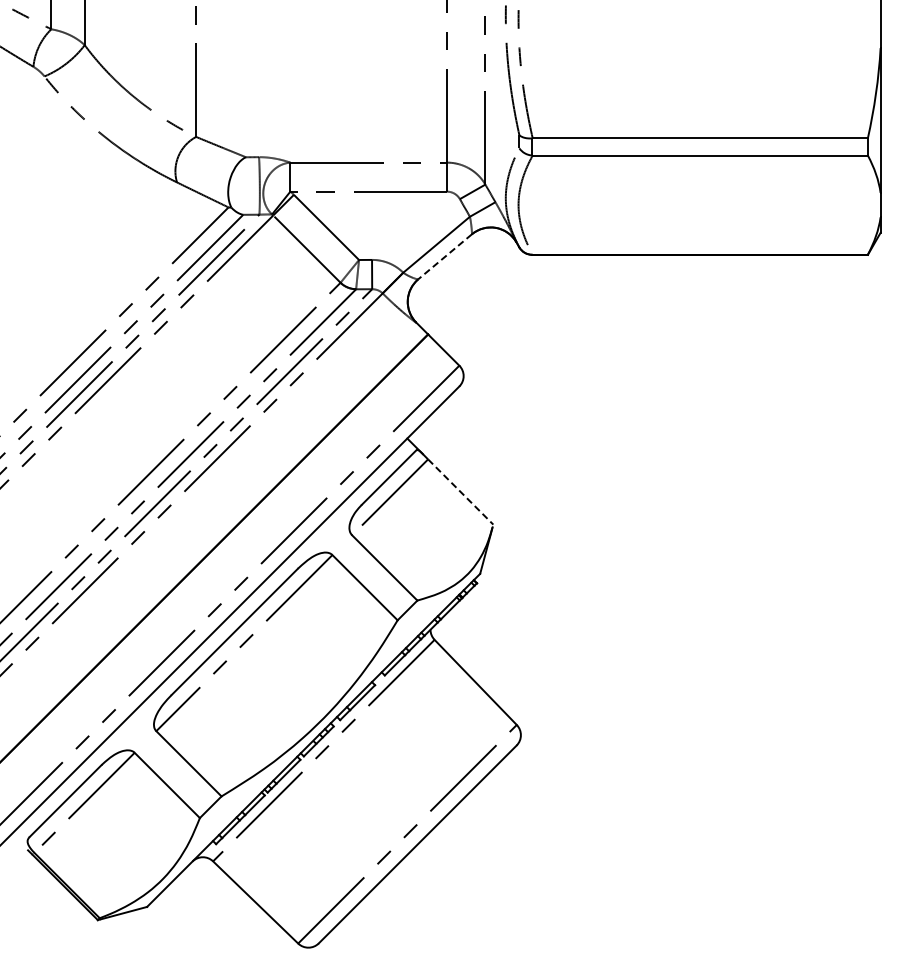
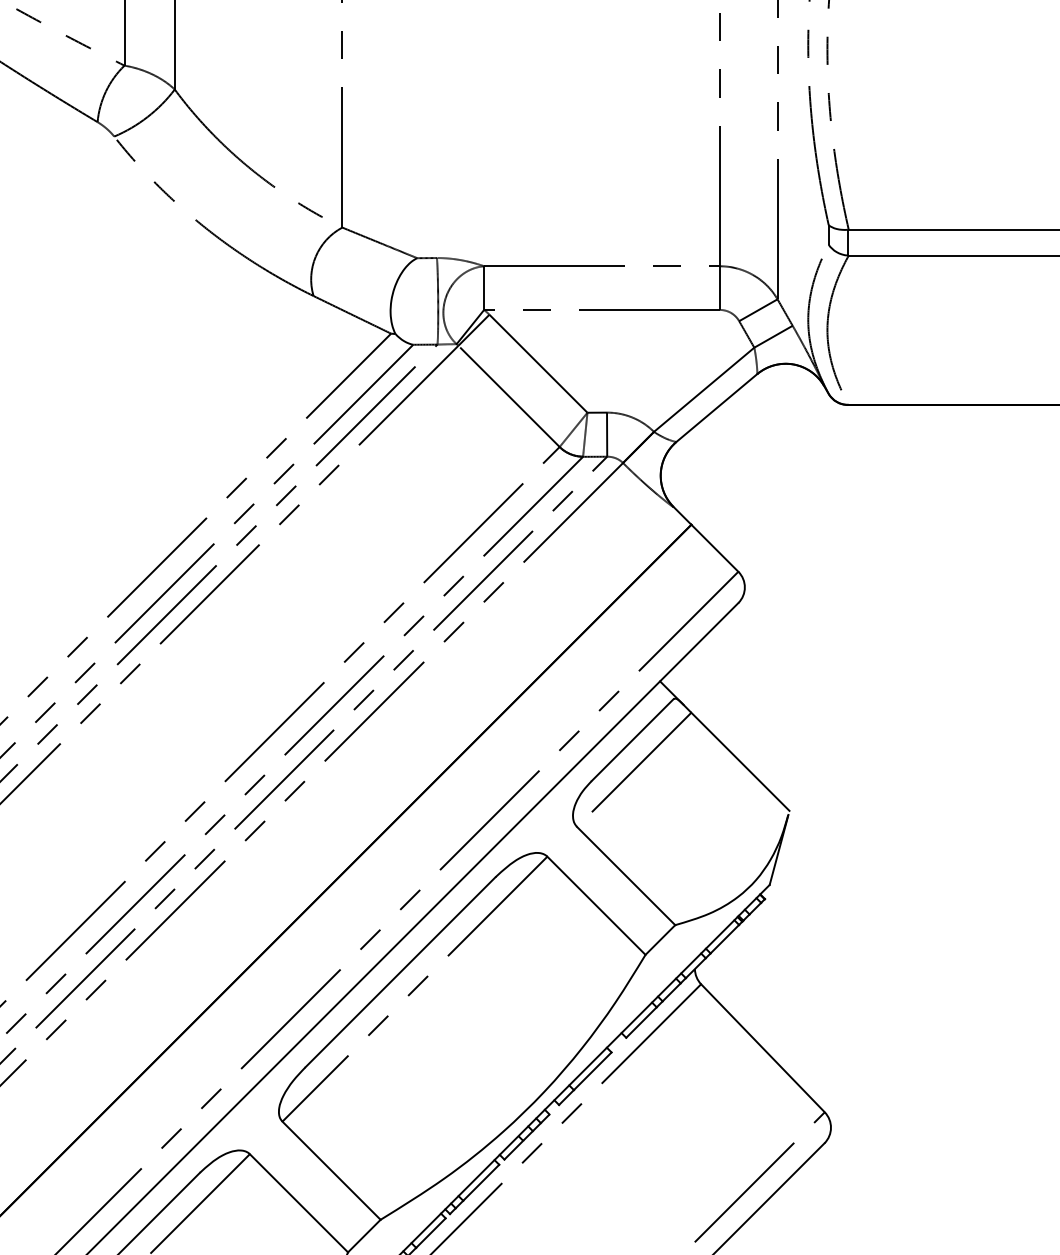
line: (444, 257) -> (716, 408), dashed -> solid
line: (461, 492) -> (741, 762), dashed -> solid

